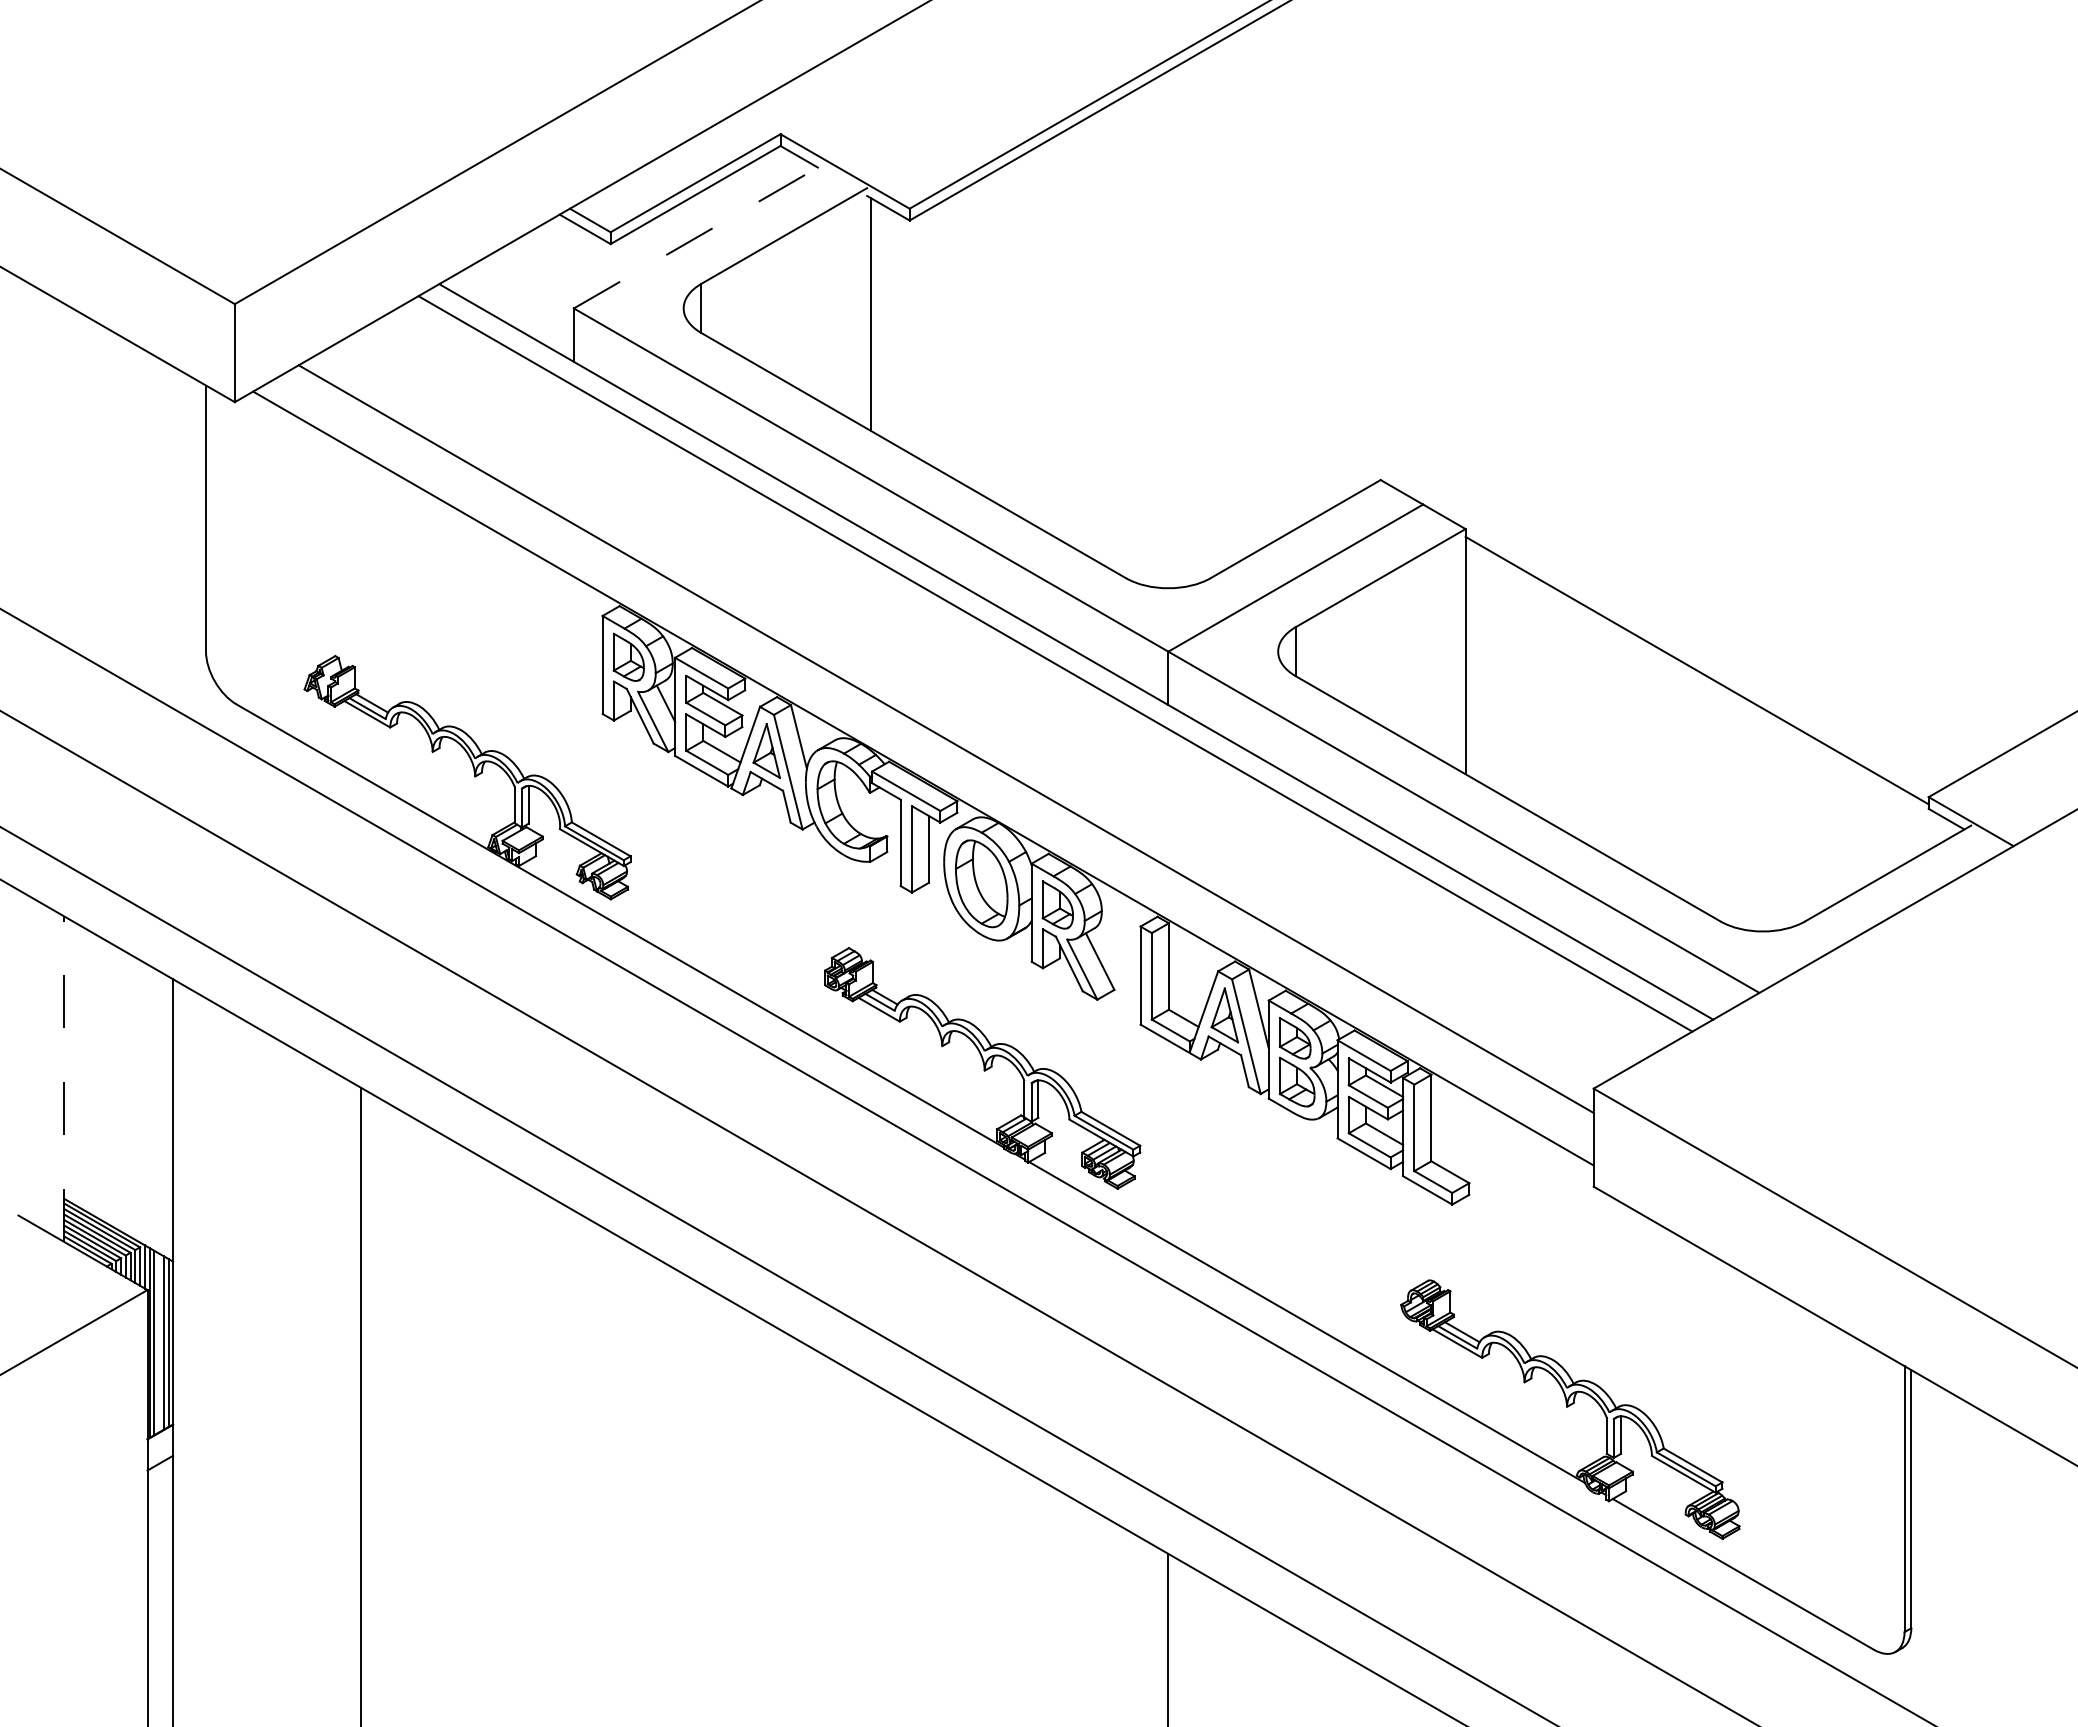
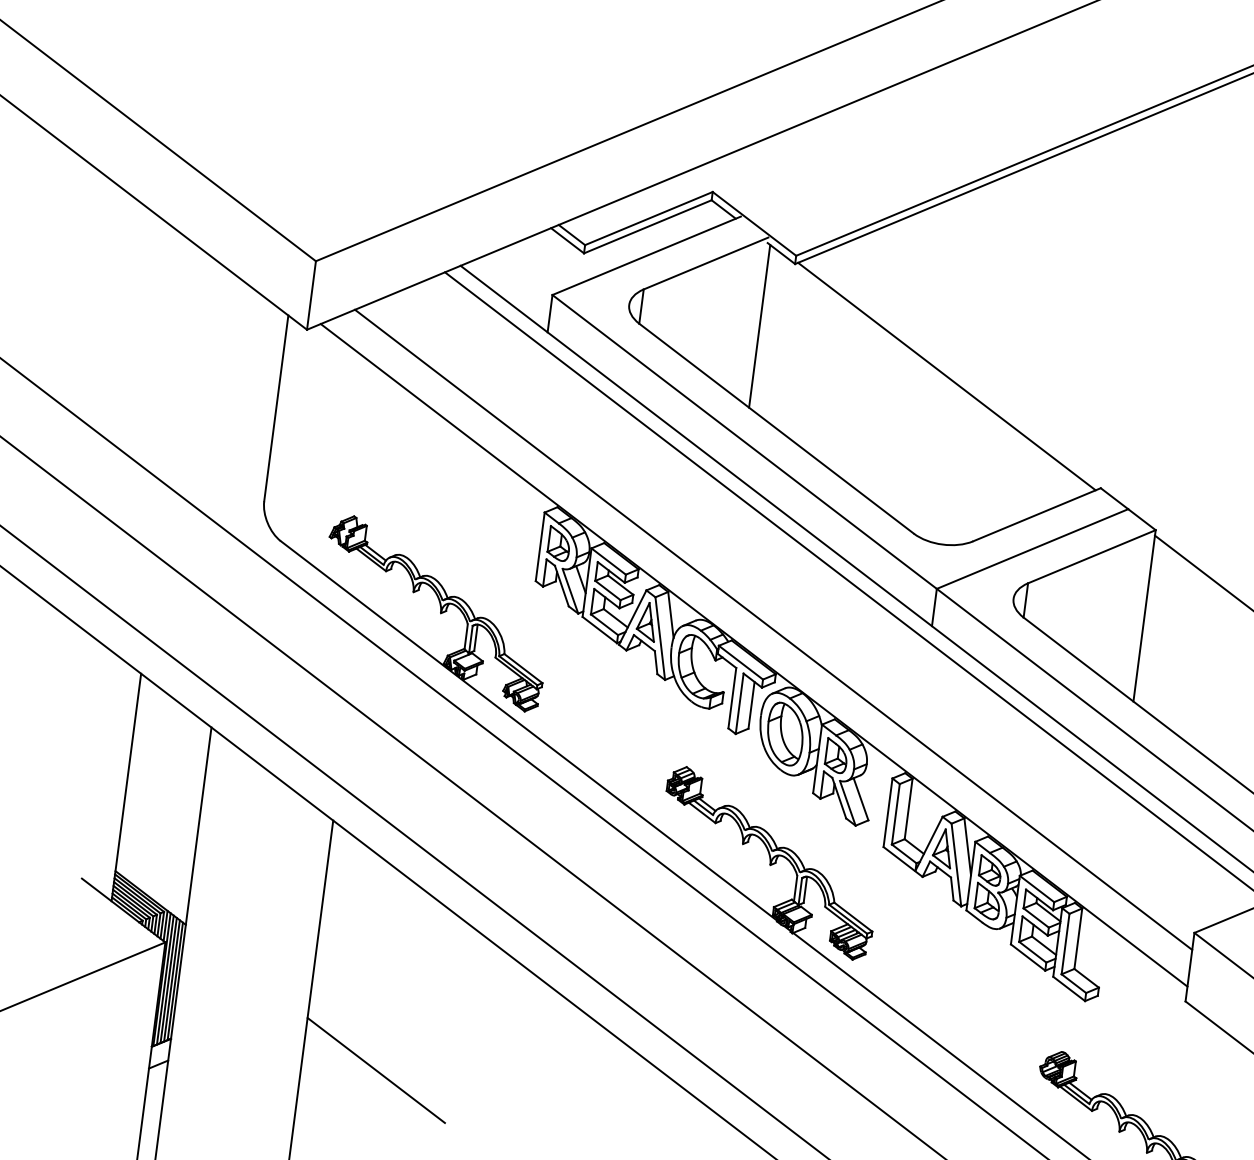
line: (699, 236) -> (646, 256), dashed -> solid
line: (1143, 350) -> (946, 376), added
line: (64, 1079) -> (126, 787), dashed -> solid
line: (159, 1342) -> (169, 980), added
line: (467, 1431) -> (376, 1070), added

